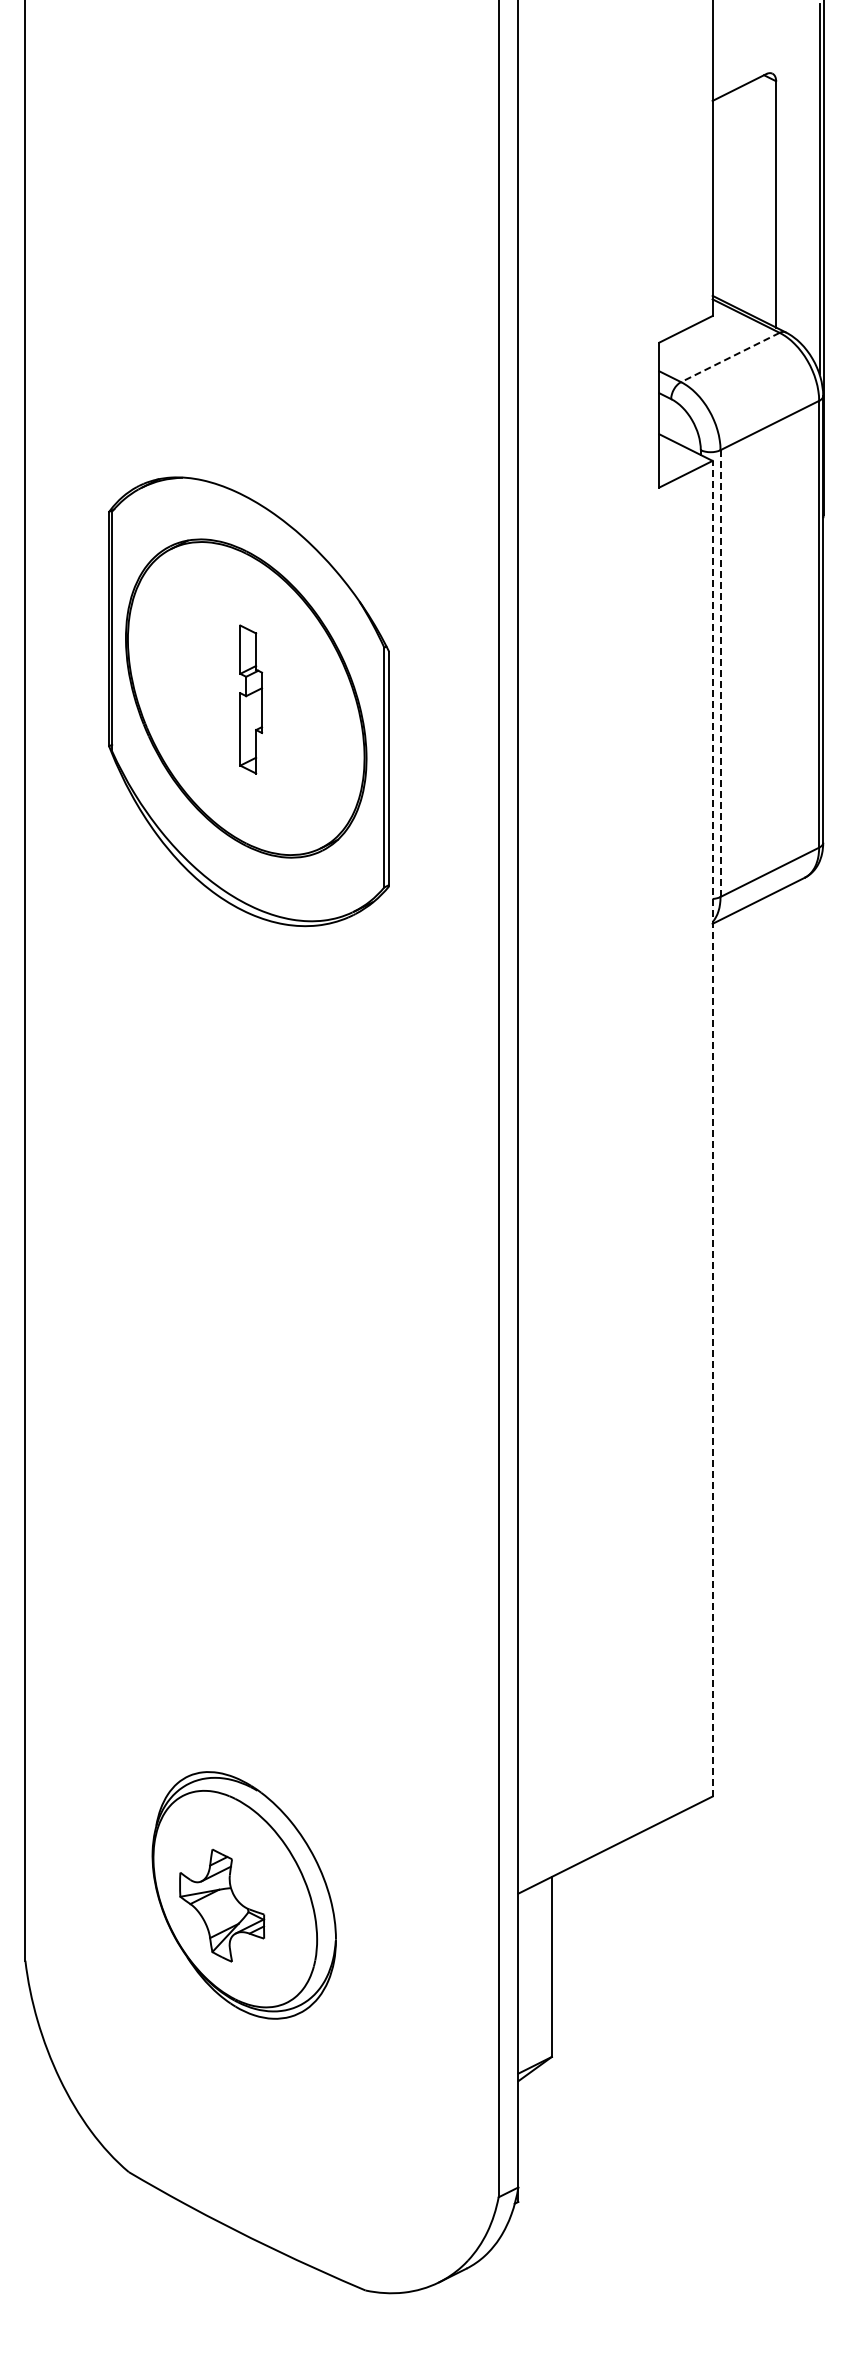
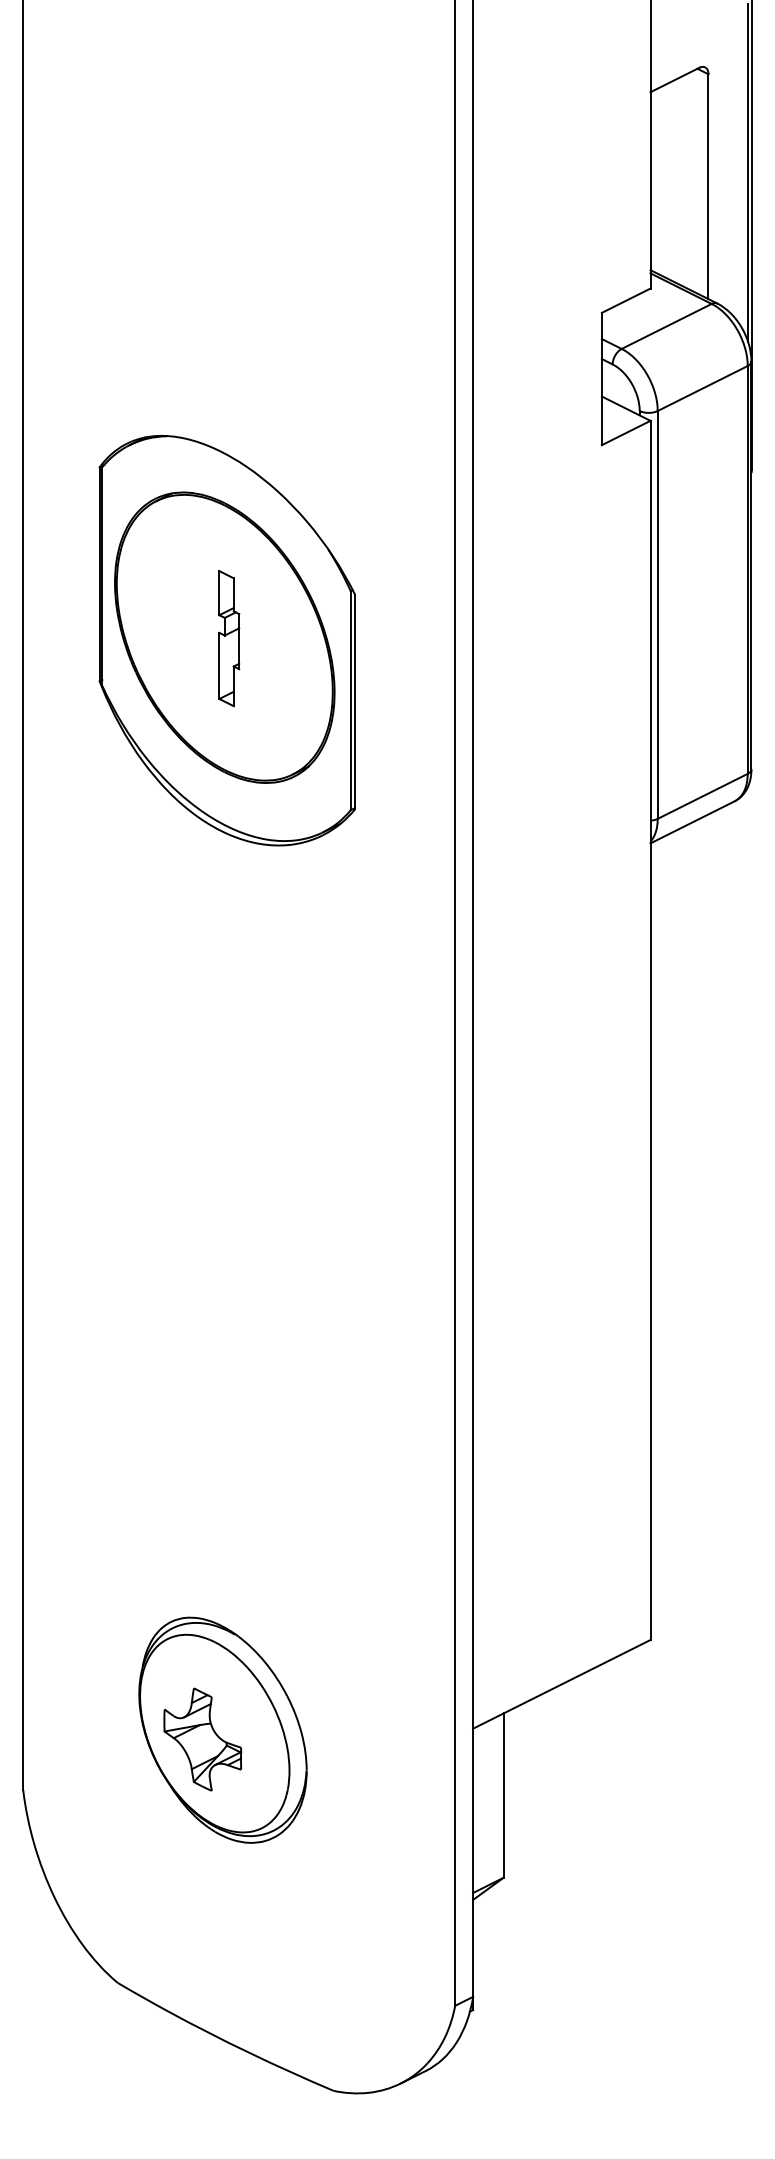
line: (729, 357) -> (665, 326), dashed -> solid
line: (720, 674) -> (657, 615), dashed -> solid
line: (712, 1128) -> (650, 1030), dashed -> solid

